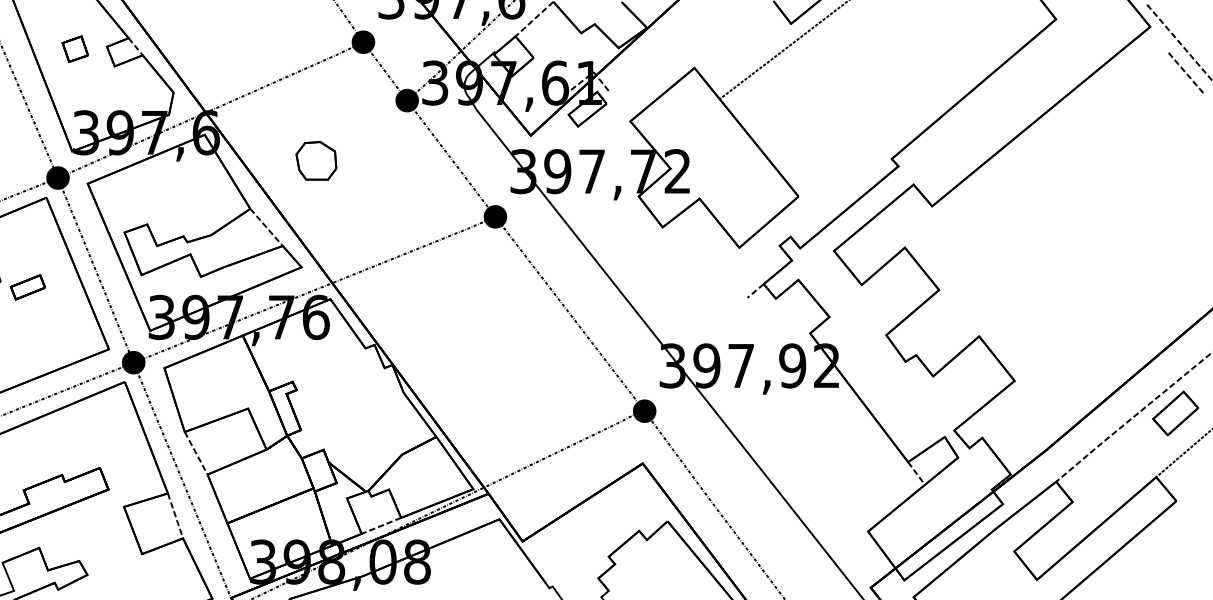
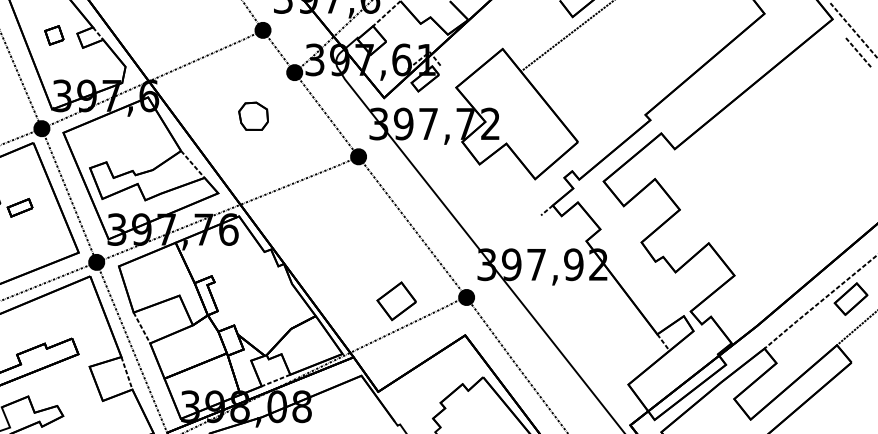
part: (316, 160) -> (253, 116), moved
part: (547, 416) -> (396, 301), added

